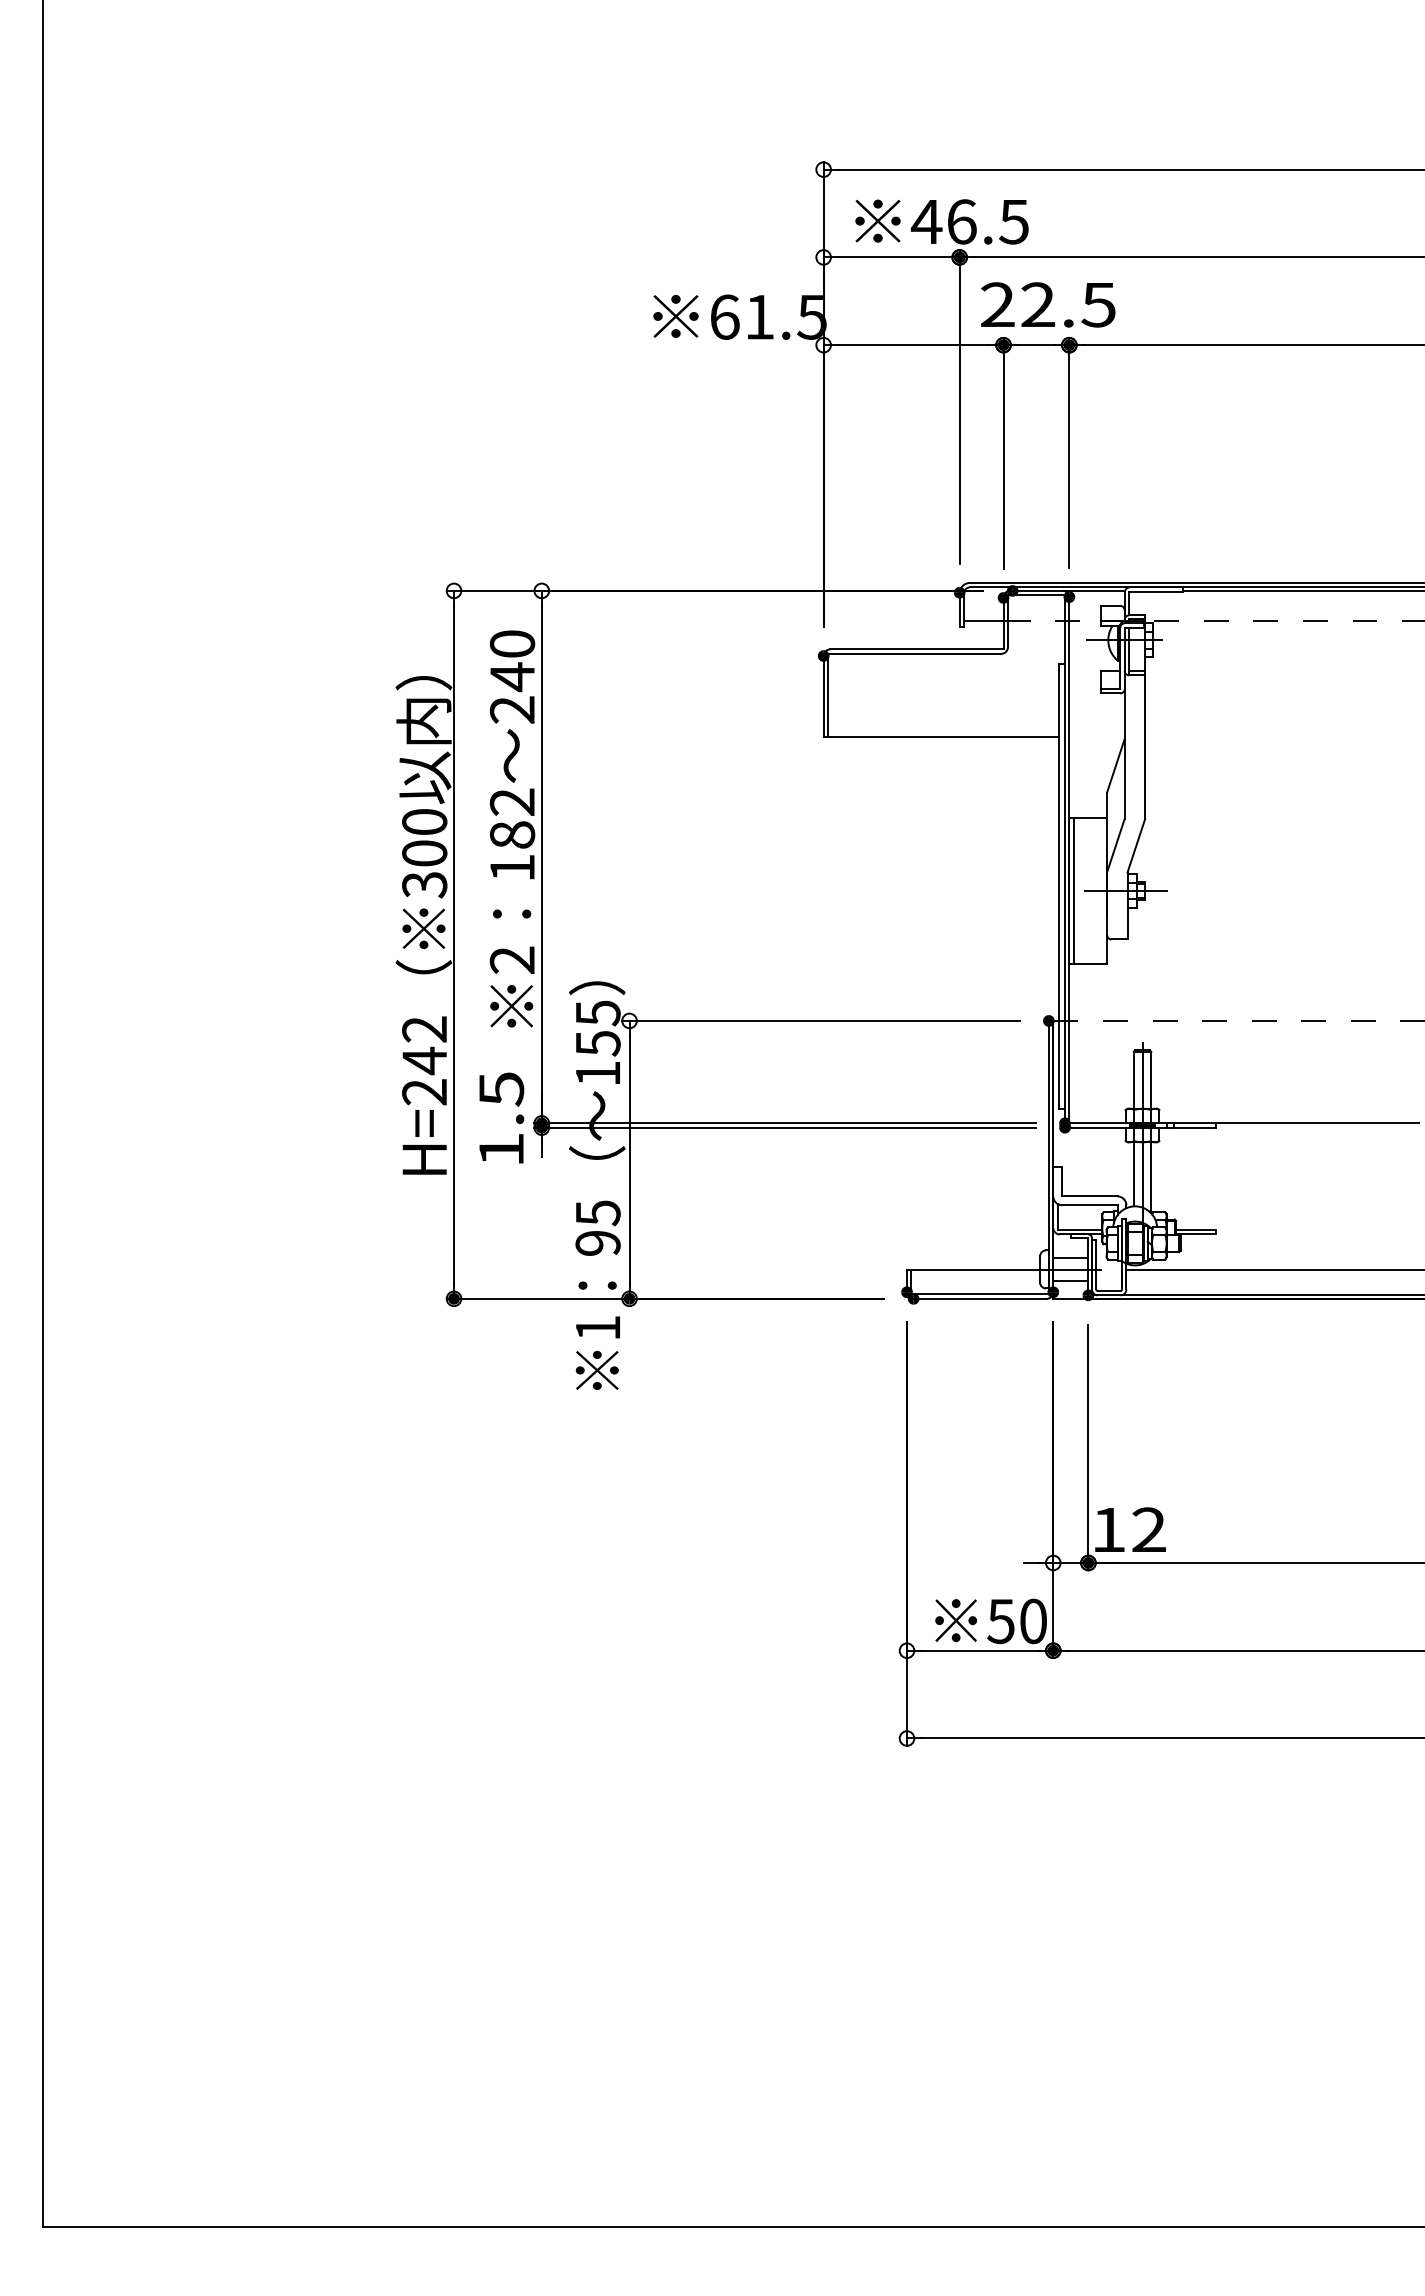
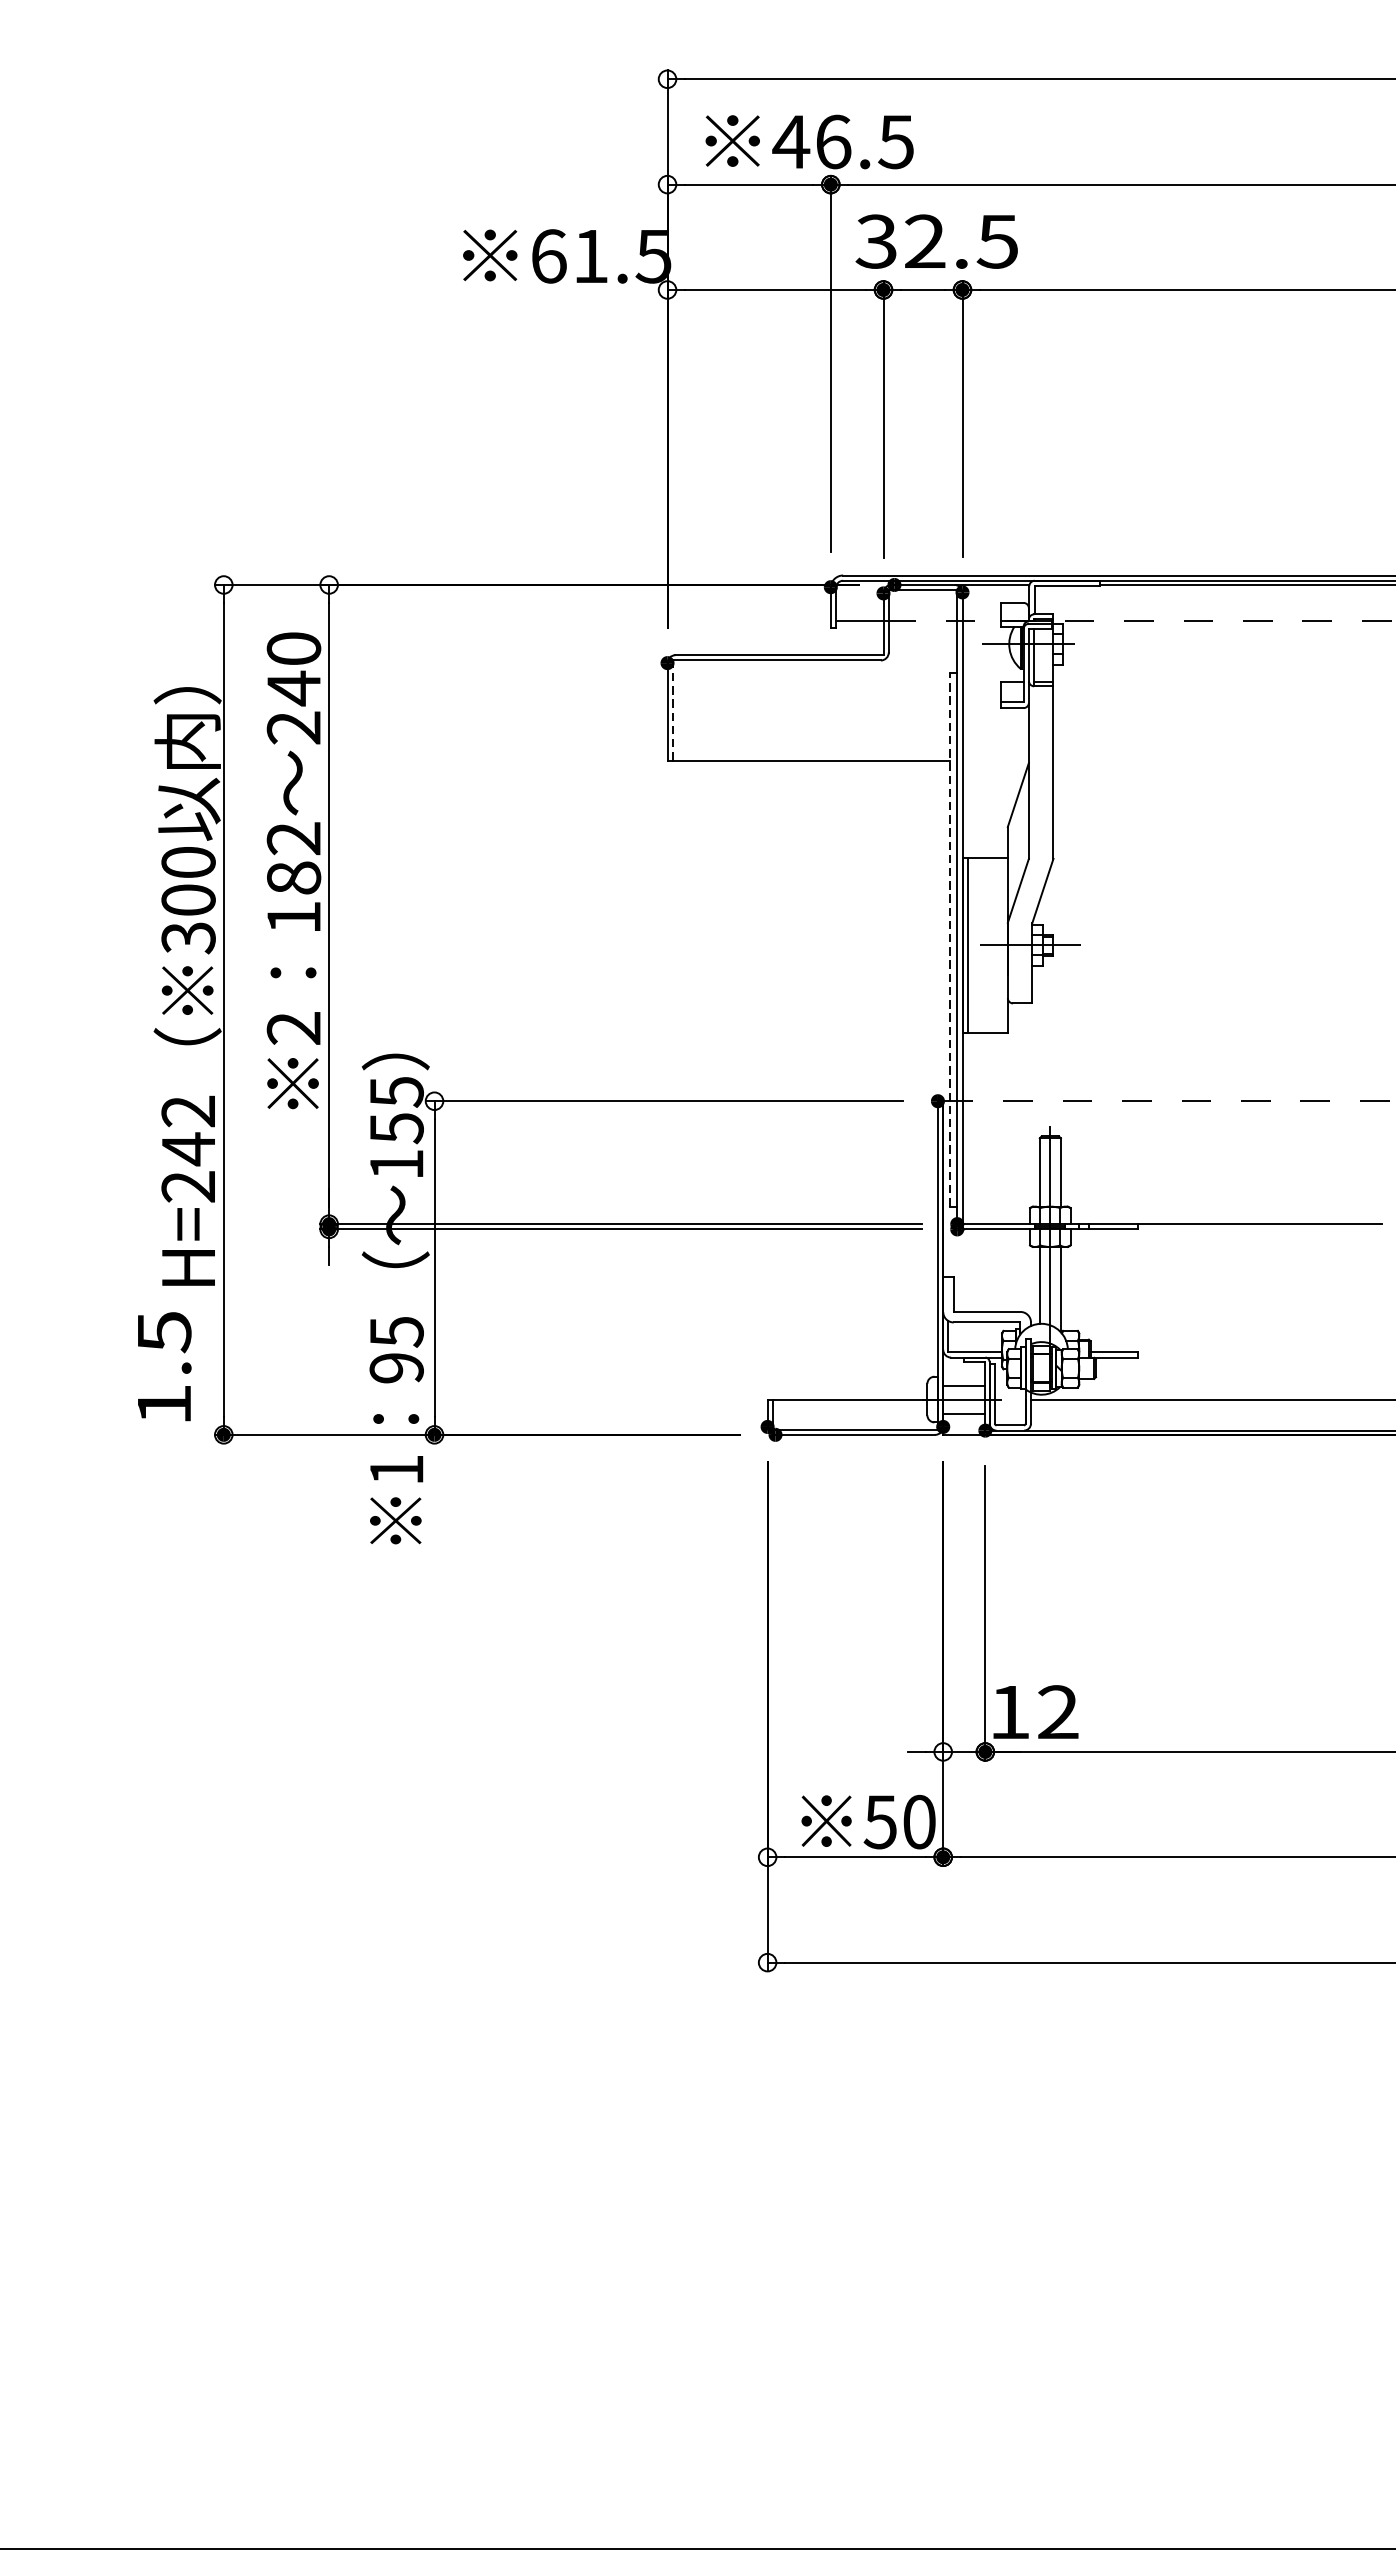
text: (997, 304) -> (876, 241), 22.5 -> 32.5
line: (828, 695) -> (673, 710), solid -> dashed
line: (1059, 885) -> (950, 938), solid -> dashed
text: (501, 1117) -> (164, 1366), moved

